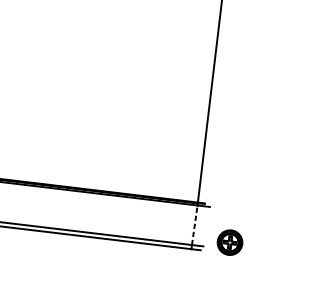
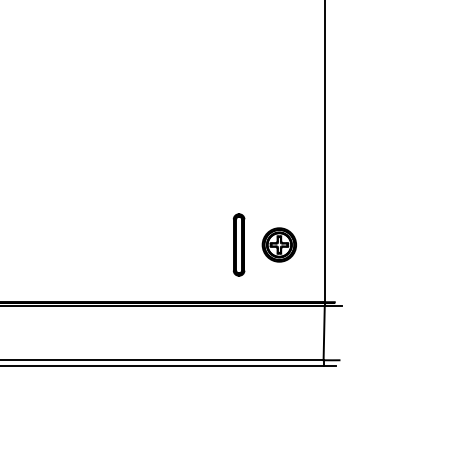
part: (140, 152) -> (239, 244), added
line: (195, 224) -> (324, 332), dashed -> solid
part: (229, 242) -> (278, 244), moved

